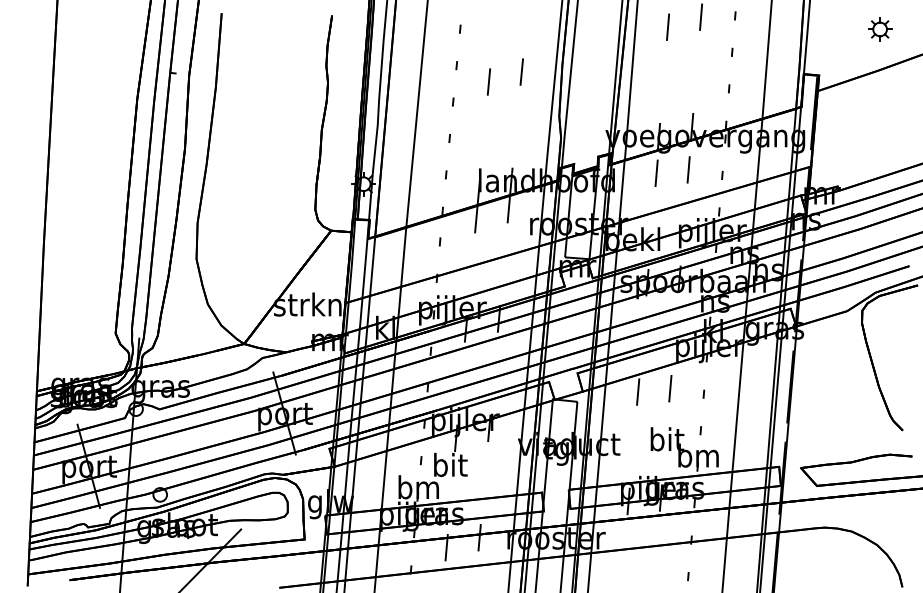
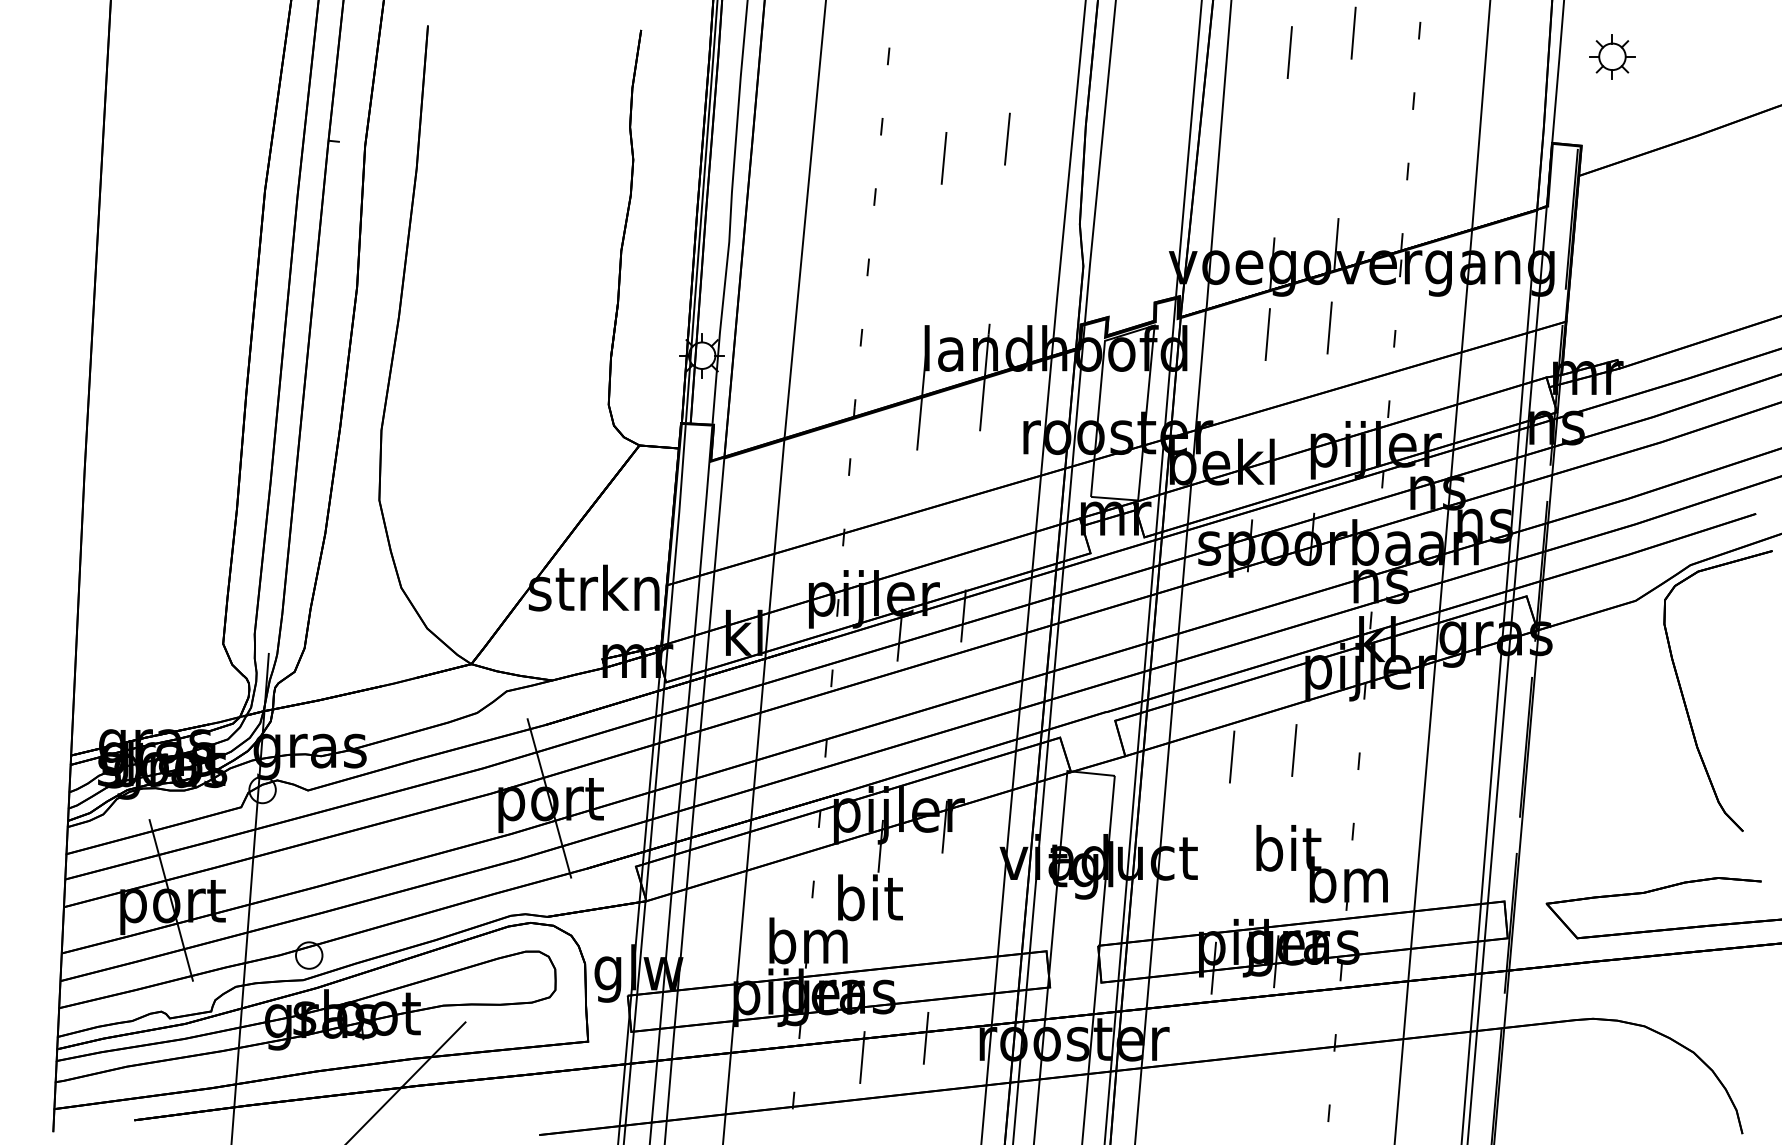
part: (880, 29) -> (1613, 56), moved

